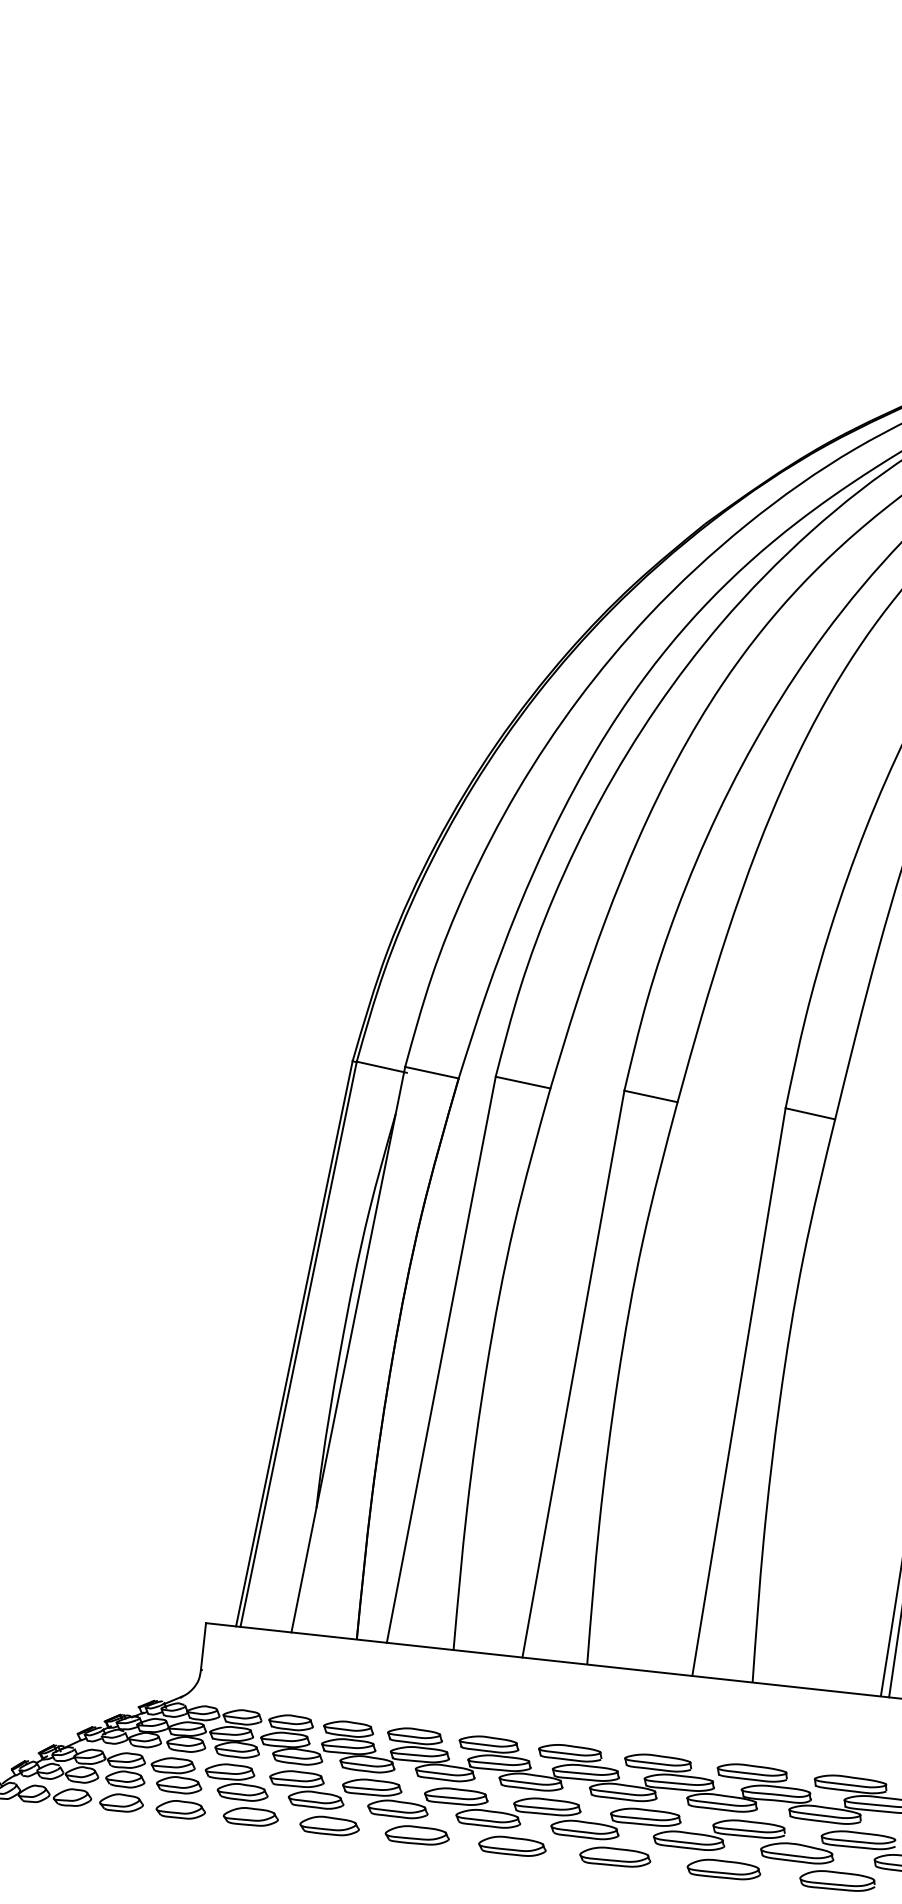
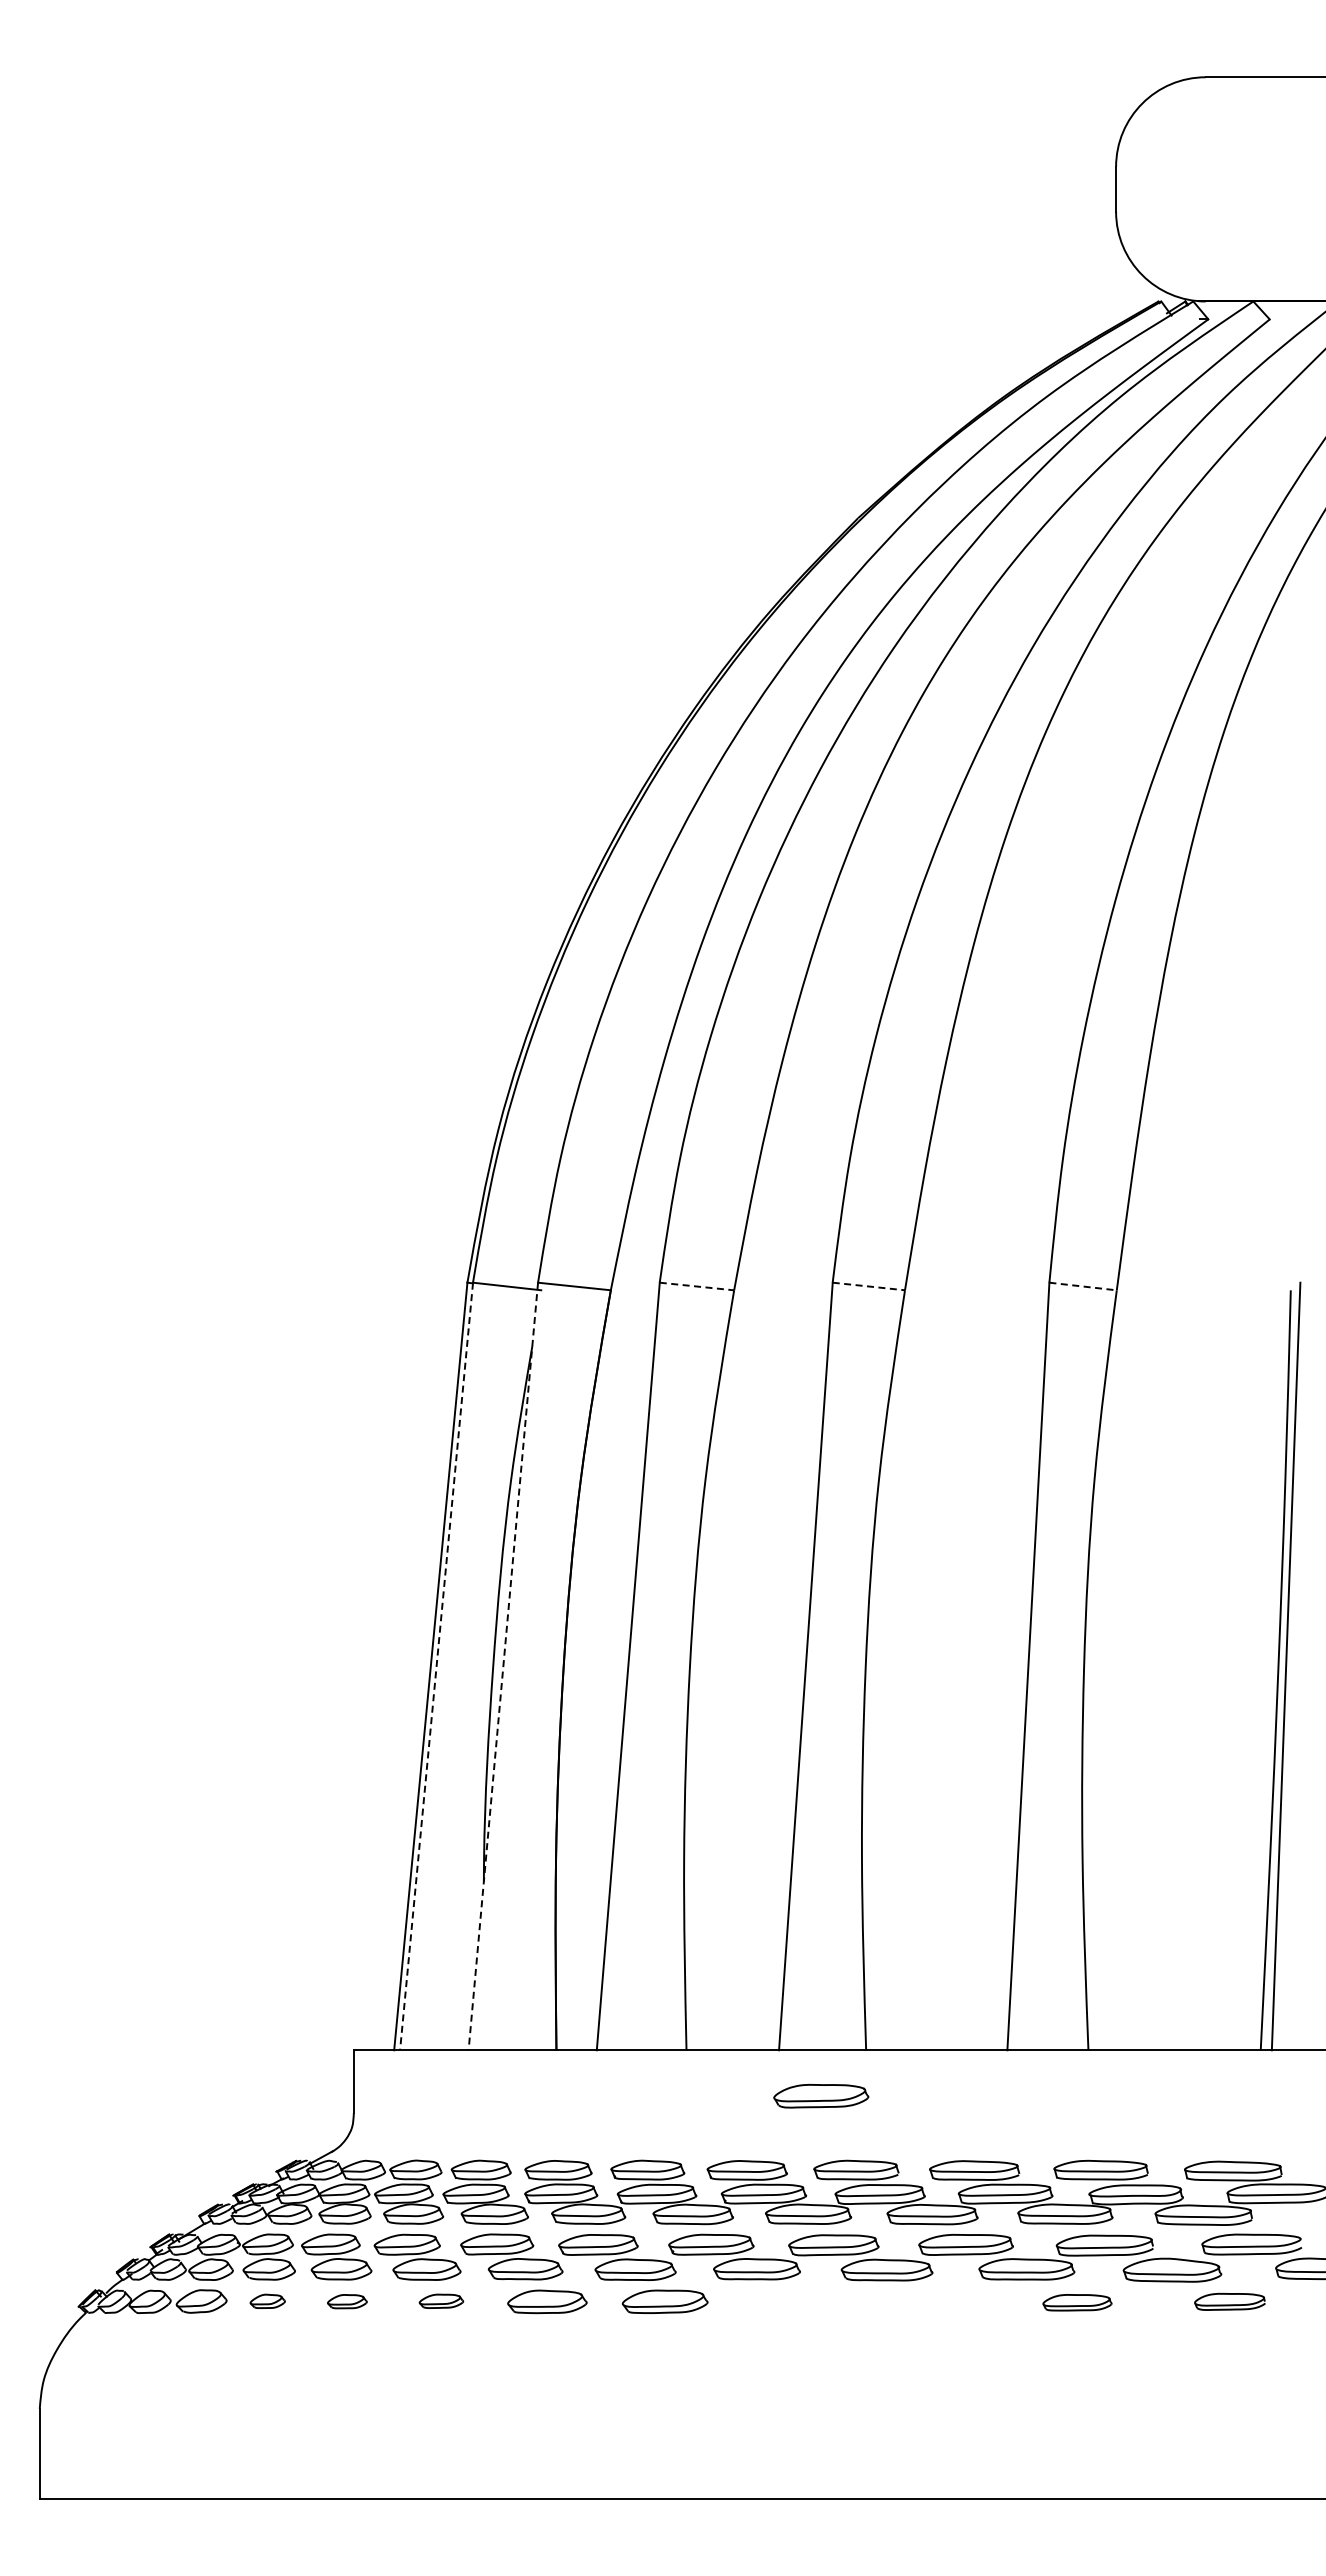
line: (523, 1082) -> (697, 1286), solid -> dashed
line: (651, 1096) -> (869, 1286), solid -> dashed
line: (810, 1113) -> (1083, 1286), solid -> dashed
line: (298, 1344) -> (436, 1666), solid -> dashed
line: (348, 1350) -> (503, 1667), solid -> dashed
part: (121, 1803) -> (267, 2301), size x0.6
part: (181, 1809) -> (347, 2301), size x0.6
part: (250, 1817) -> (441, 2301), size x0.6
part: (512, 1846) -> (792, 2302), removed
part: (615, 1857) -> (821, 2096), moved
part: (724, 1869) -> (1077, 2302), size x0.7
part: (837, 1880) -> (1229, 2301), size x0.7

